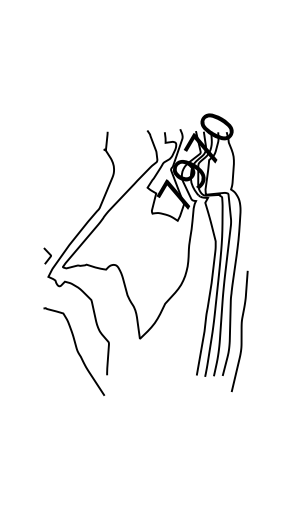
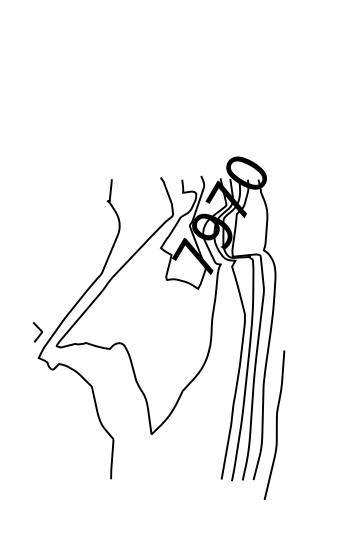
curve: (76, 351) -> (73, 449), removed

